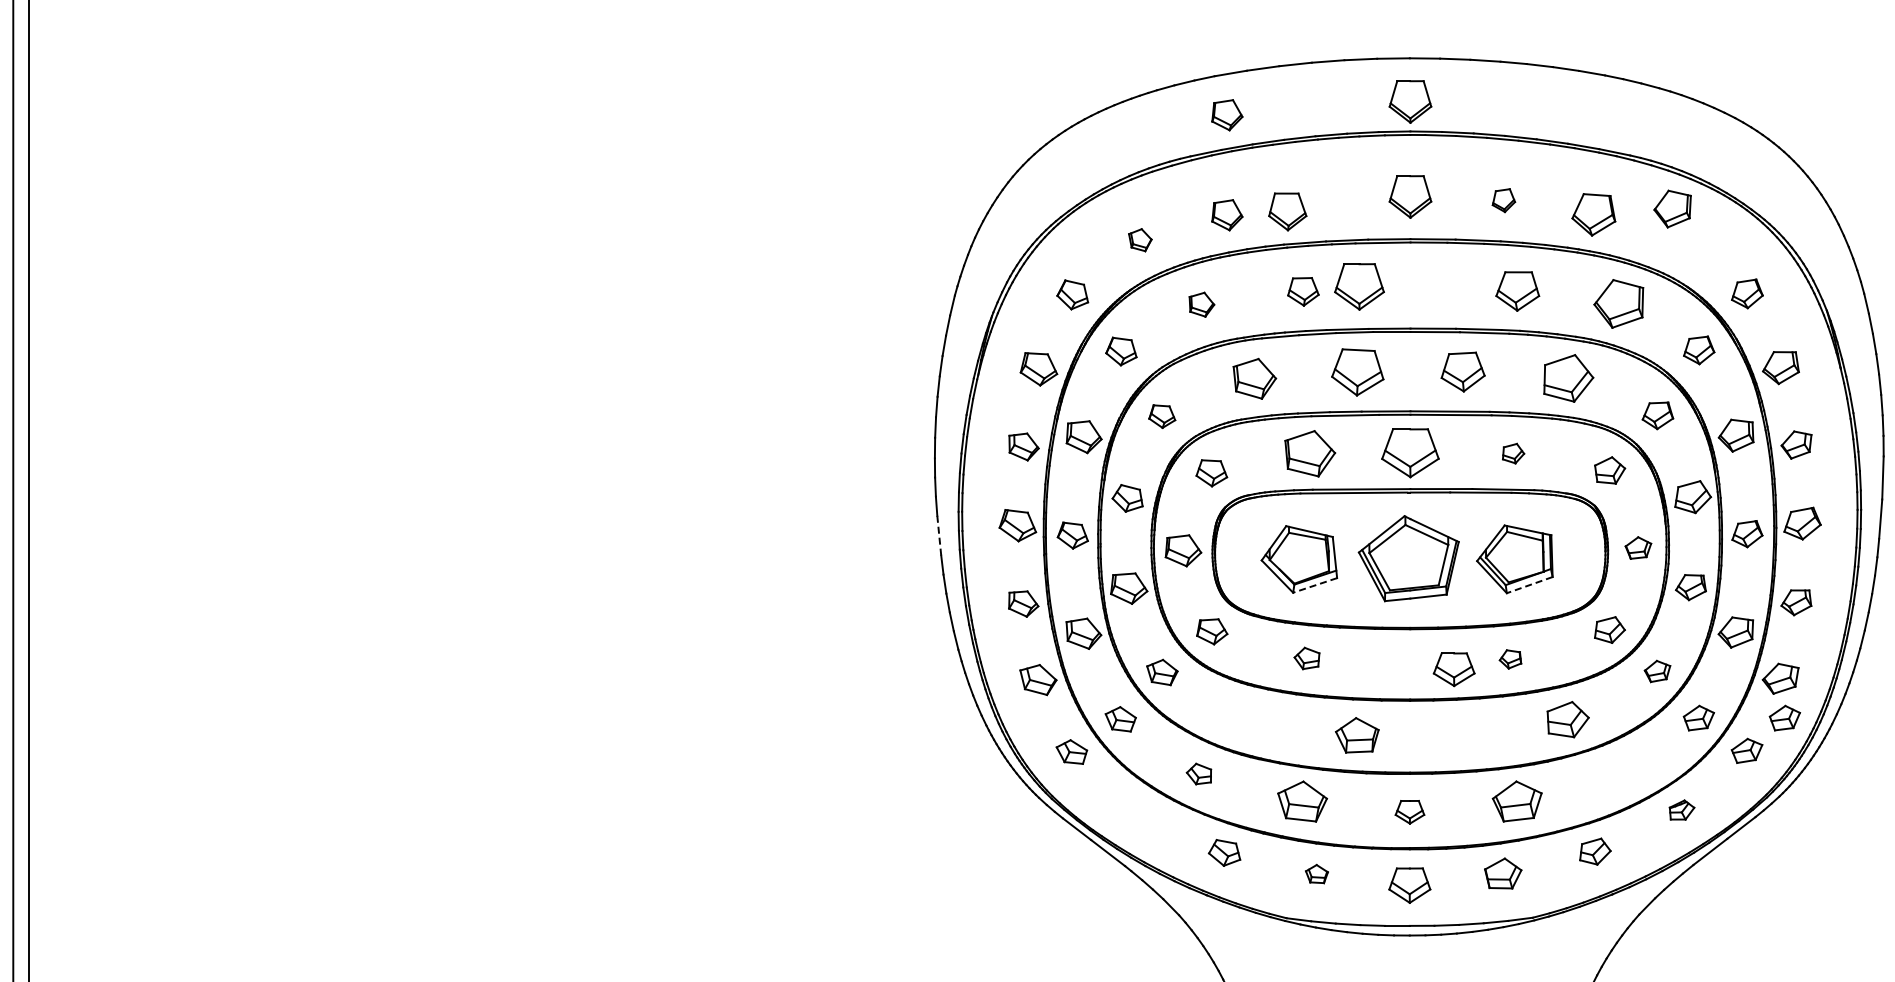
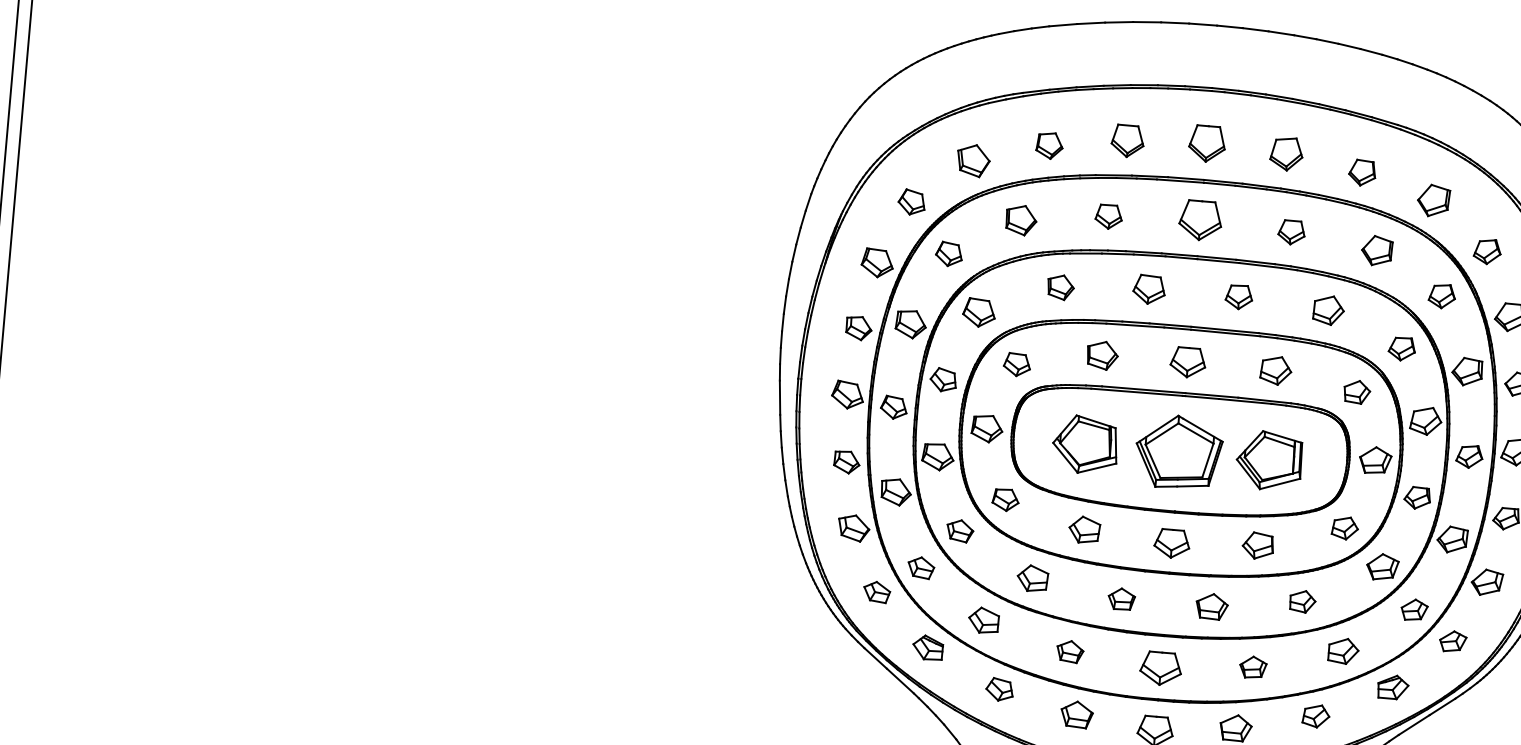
part: (1410, 101) -> (1214, 62), removed
part: (1227, 115) -> (1057, 60), removed
part: (1503, 200) -> (1286, 153), size x1.67
part: (1672, 208) -> (1433, 200), moved
part: (1287, 211) -> (1127, 140), moved
part: (1593, 214) -> (1362, 172), size x0.71
part: (1140, 239) -> (973, 160), size x1.67
part: (1359, 286) -> (1200, 220), moved
part: (1517, 291) -> (1291, 232), size x0.71
part: (1201, 304) -> (1020, 220), size x1.43
part: (1618, 304) -> (1376, 251), size x0.71
part: (1462, 371) -> (1238, 296), size x0.71
part: (1357, 372) -> (1148, 289), size x0.71
part: (1568, 377) -> (1328, 309), size x0.71
part: (1254, 378) -> (1060, 287), size x0.71
part: (1161, 416) -> (978, 312), size x1.43
part: (1309, 453) -> (1101, 355), size x0.71
part: (1410, 453) -> (1188, 362), size x0.71
part: (1513, 453) -> (1276, 370), size x1.67
line: (939, 535) -> (780, 397), dashed -> solid
part: (1638, 547) -> (1375, 459), size x1.43
line: (1314, 585) -> (1096, 468), dashed -> solid
line: (1529, 585) -> (1279, 484), dashed -> solid
part: (1306, 658) -> (1084, 529), size x1.43
part: (1510, 659) -> (1258, 545), size x1.67
part: (1453, 669) -> (1171, 543), moved
part: (1657, 671) -> (1382, 567), size x1.43
part: (1784, 717) -> (1487, 615), removed
part: (1567, 719) -> (1302, 601), size x0.71
part: (1251, 720) -> (1032, 578), added
part: (1356, 734) -> (1121, 598), size x0.71
part: (1462, 734) -> (1211, 606), added
part: (1620, 772) -> (1343, 650), added
part: (1198, 773) -> (983, 619), size x1.43
part: (1516, 800) -> (1252, 666), size x0.62
part: (1302, 801) -> (1070, 651), size x0.62
part: (1681, 809) -> (1392, 686), size x1.43
part: (1136, 811) -> (927, 647), added
part: (1409, 812) -> (1160, 668), size x1.67
part: (1316, 873) -> (1076, 714), size x1.67

